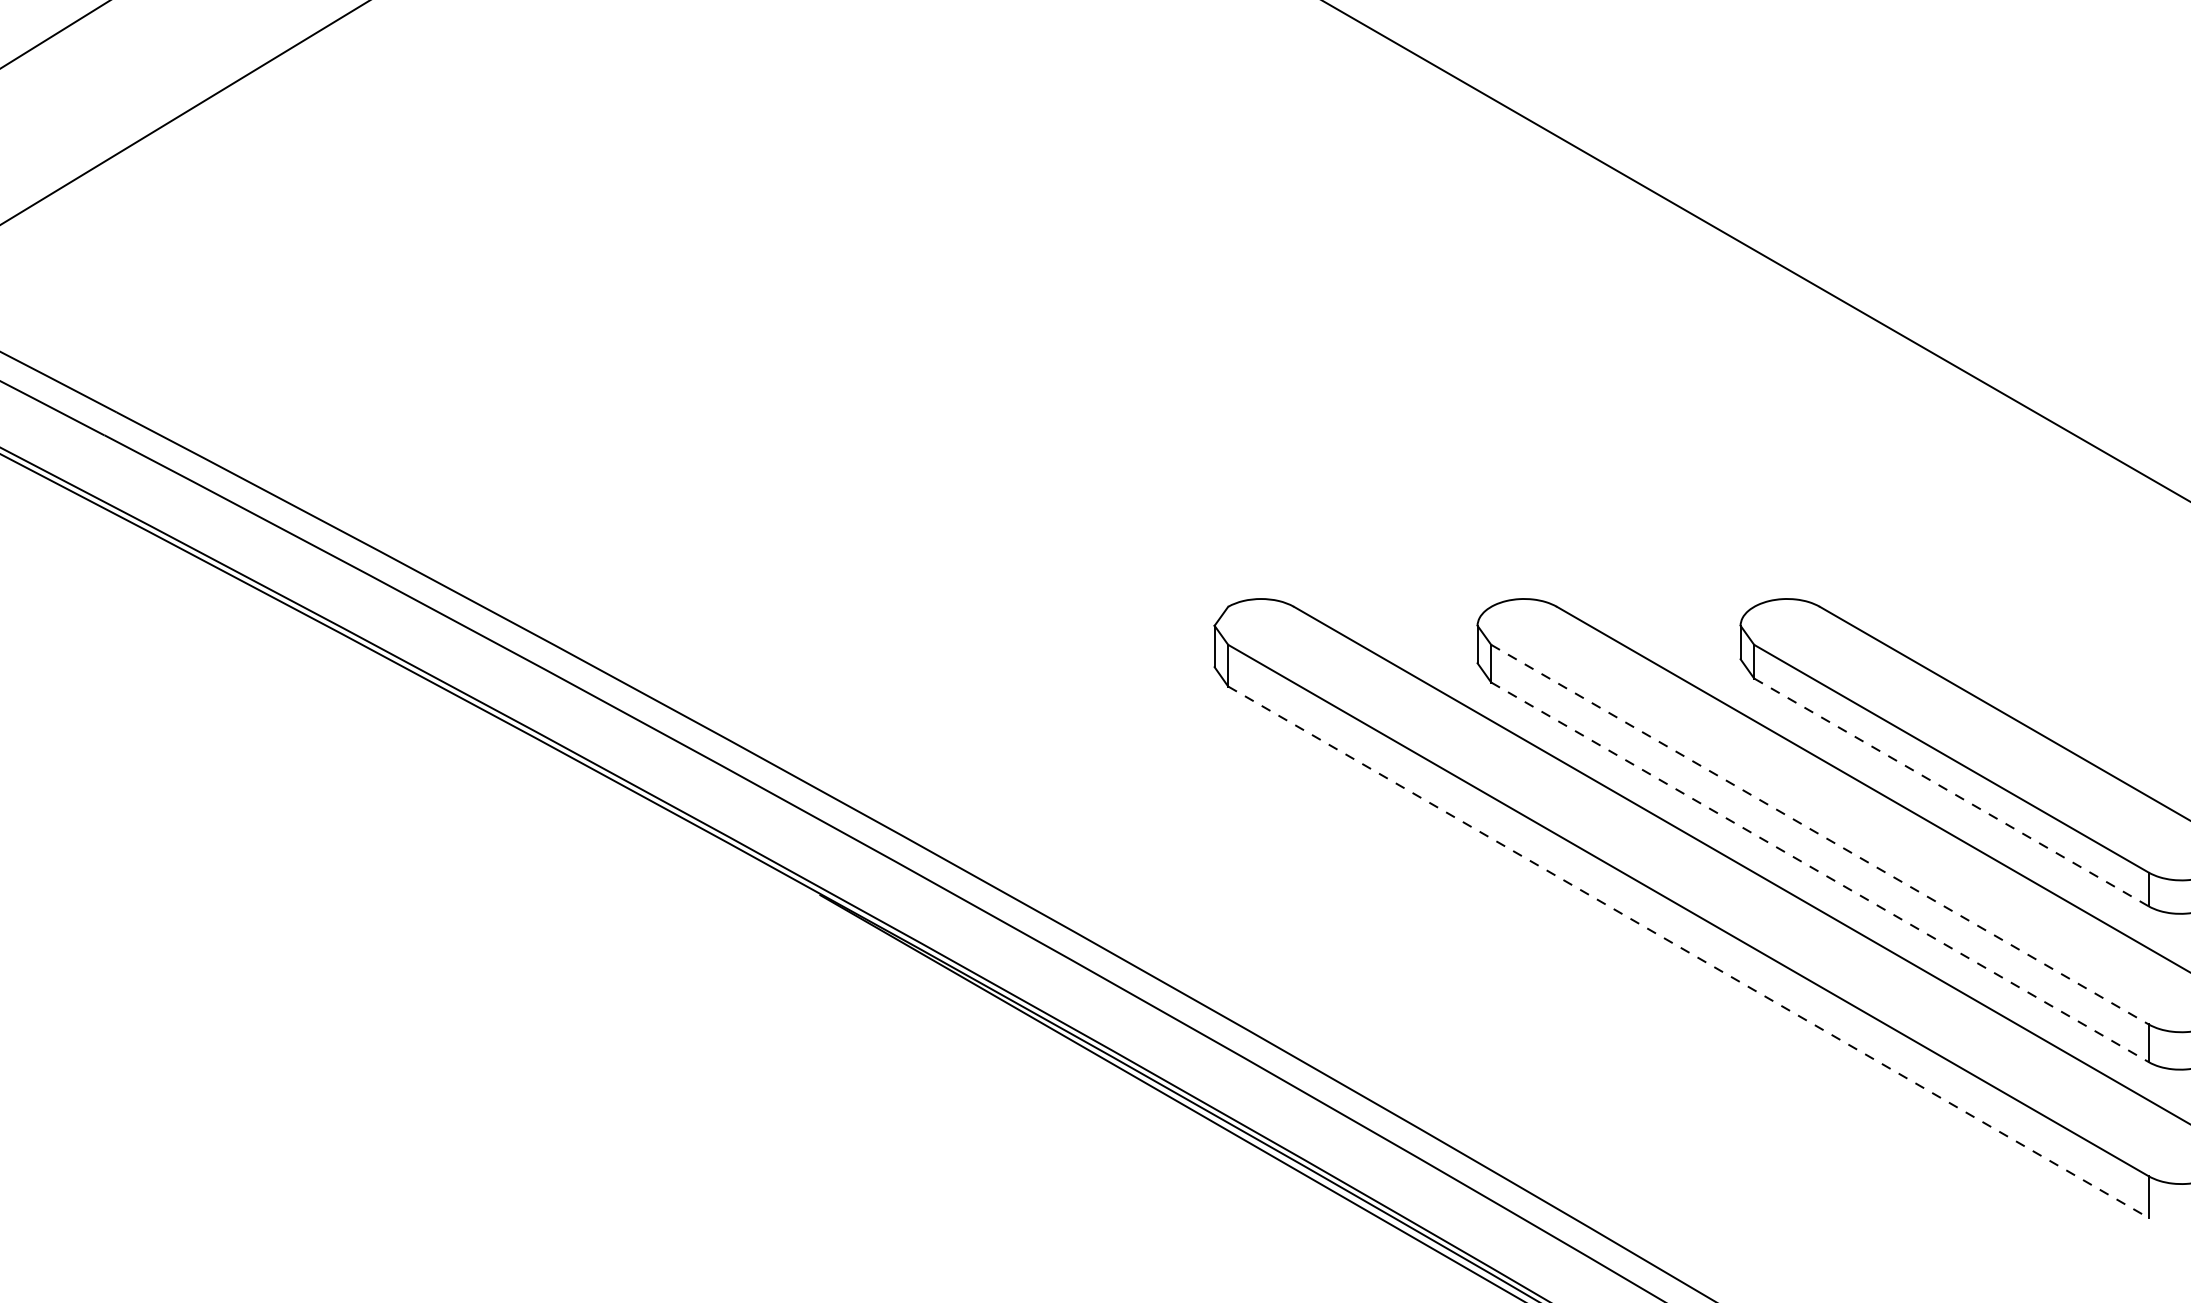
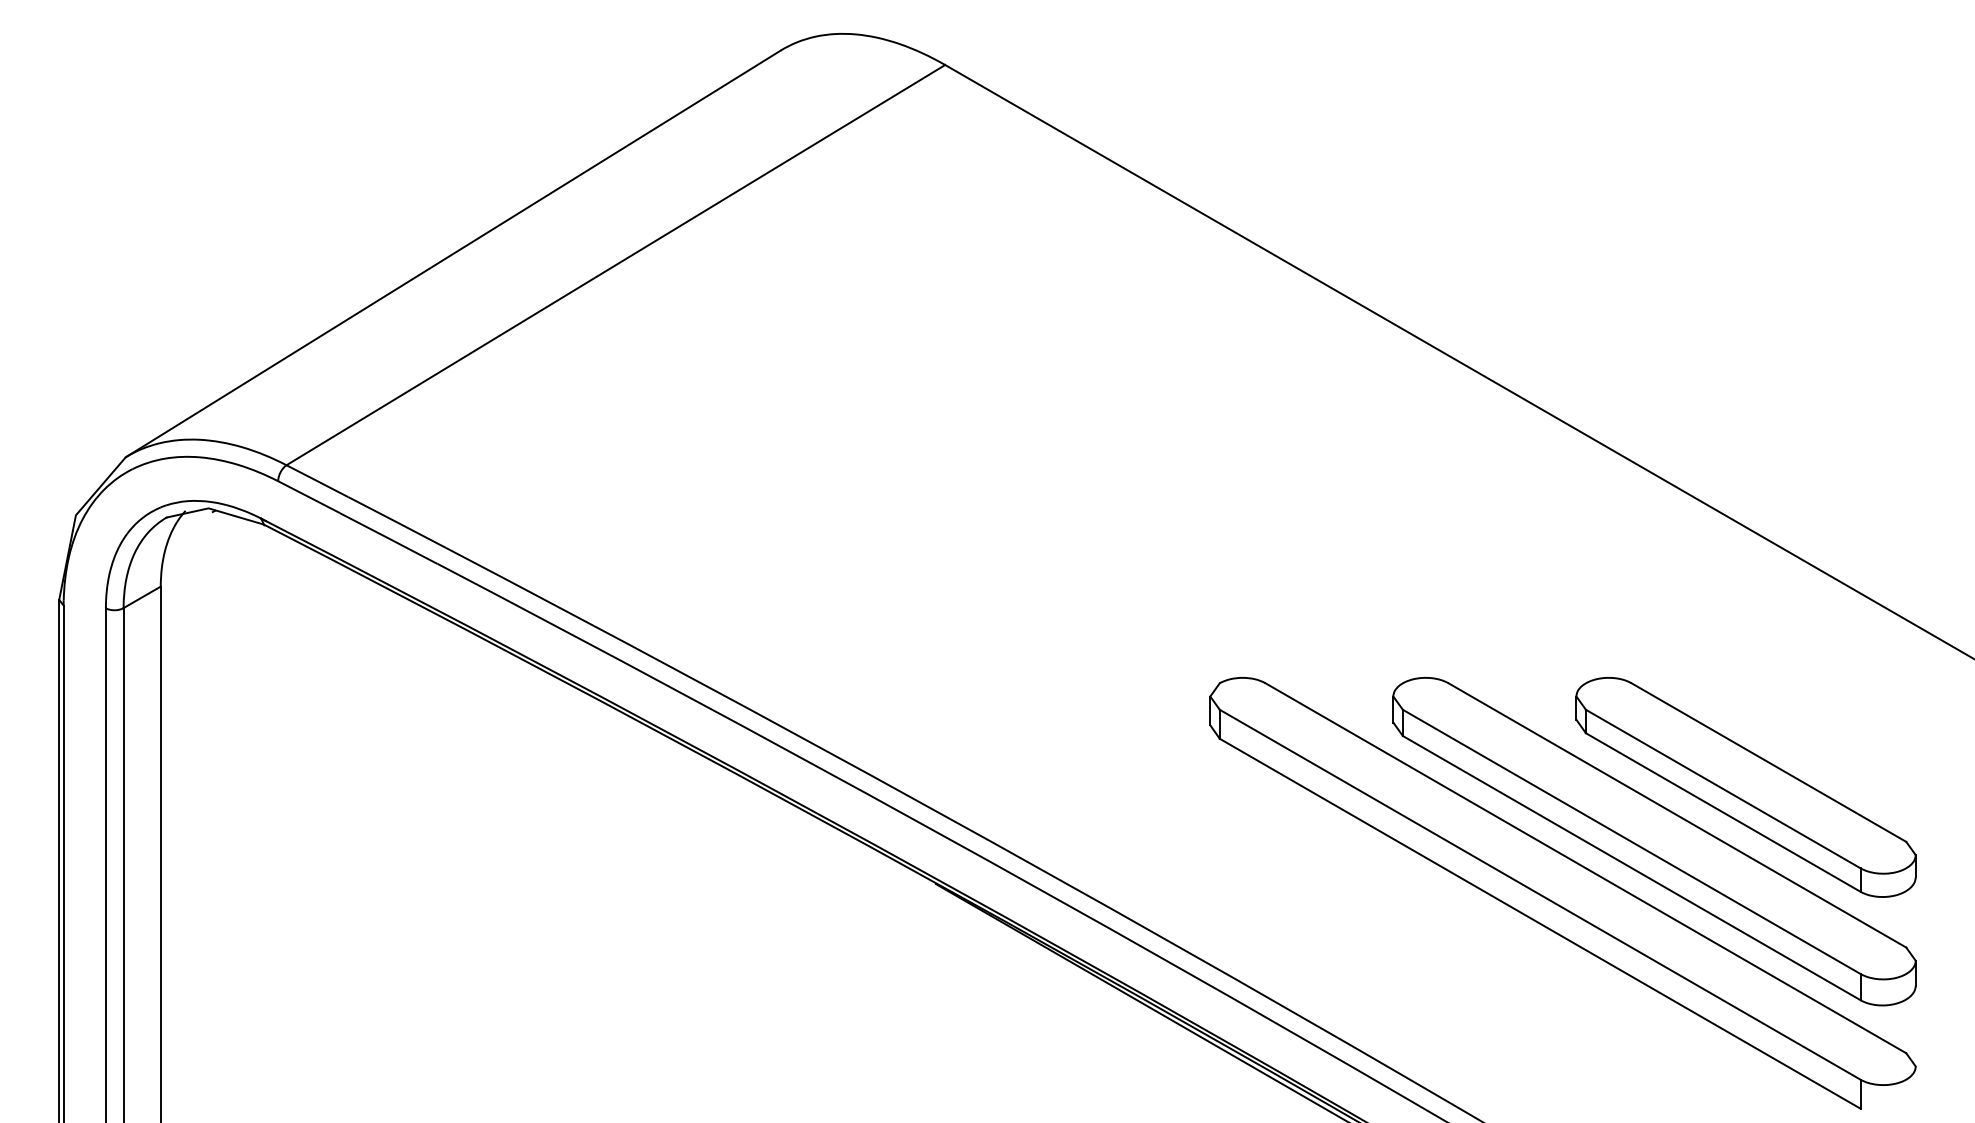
line: (1951, 792) -> (1723, 812), dashed -> solid
line: (1821, 835) -> (1632, 842), dashed -> solid
line: (1821, 872) -> (1632, 868), dashed -> solid
line: (1688, 951) -> (1540, 923), dashed -> solid

